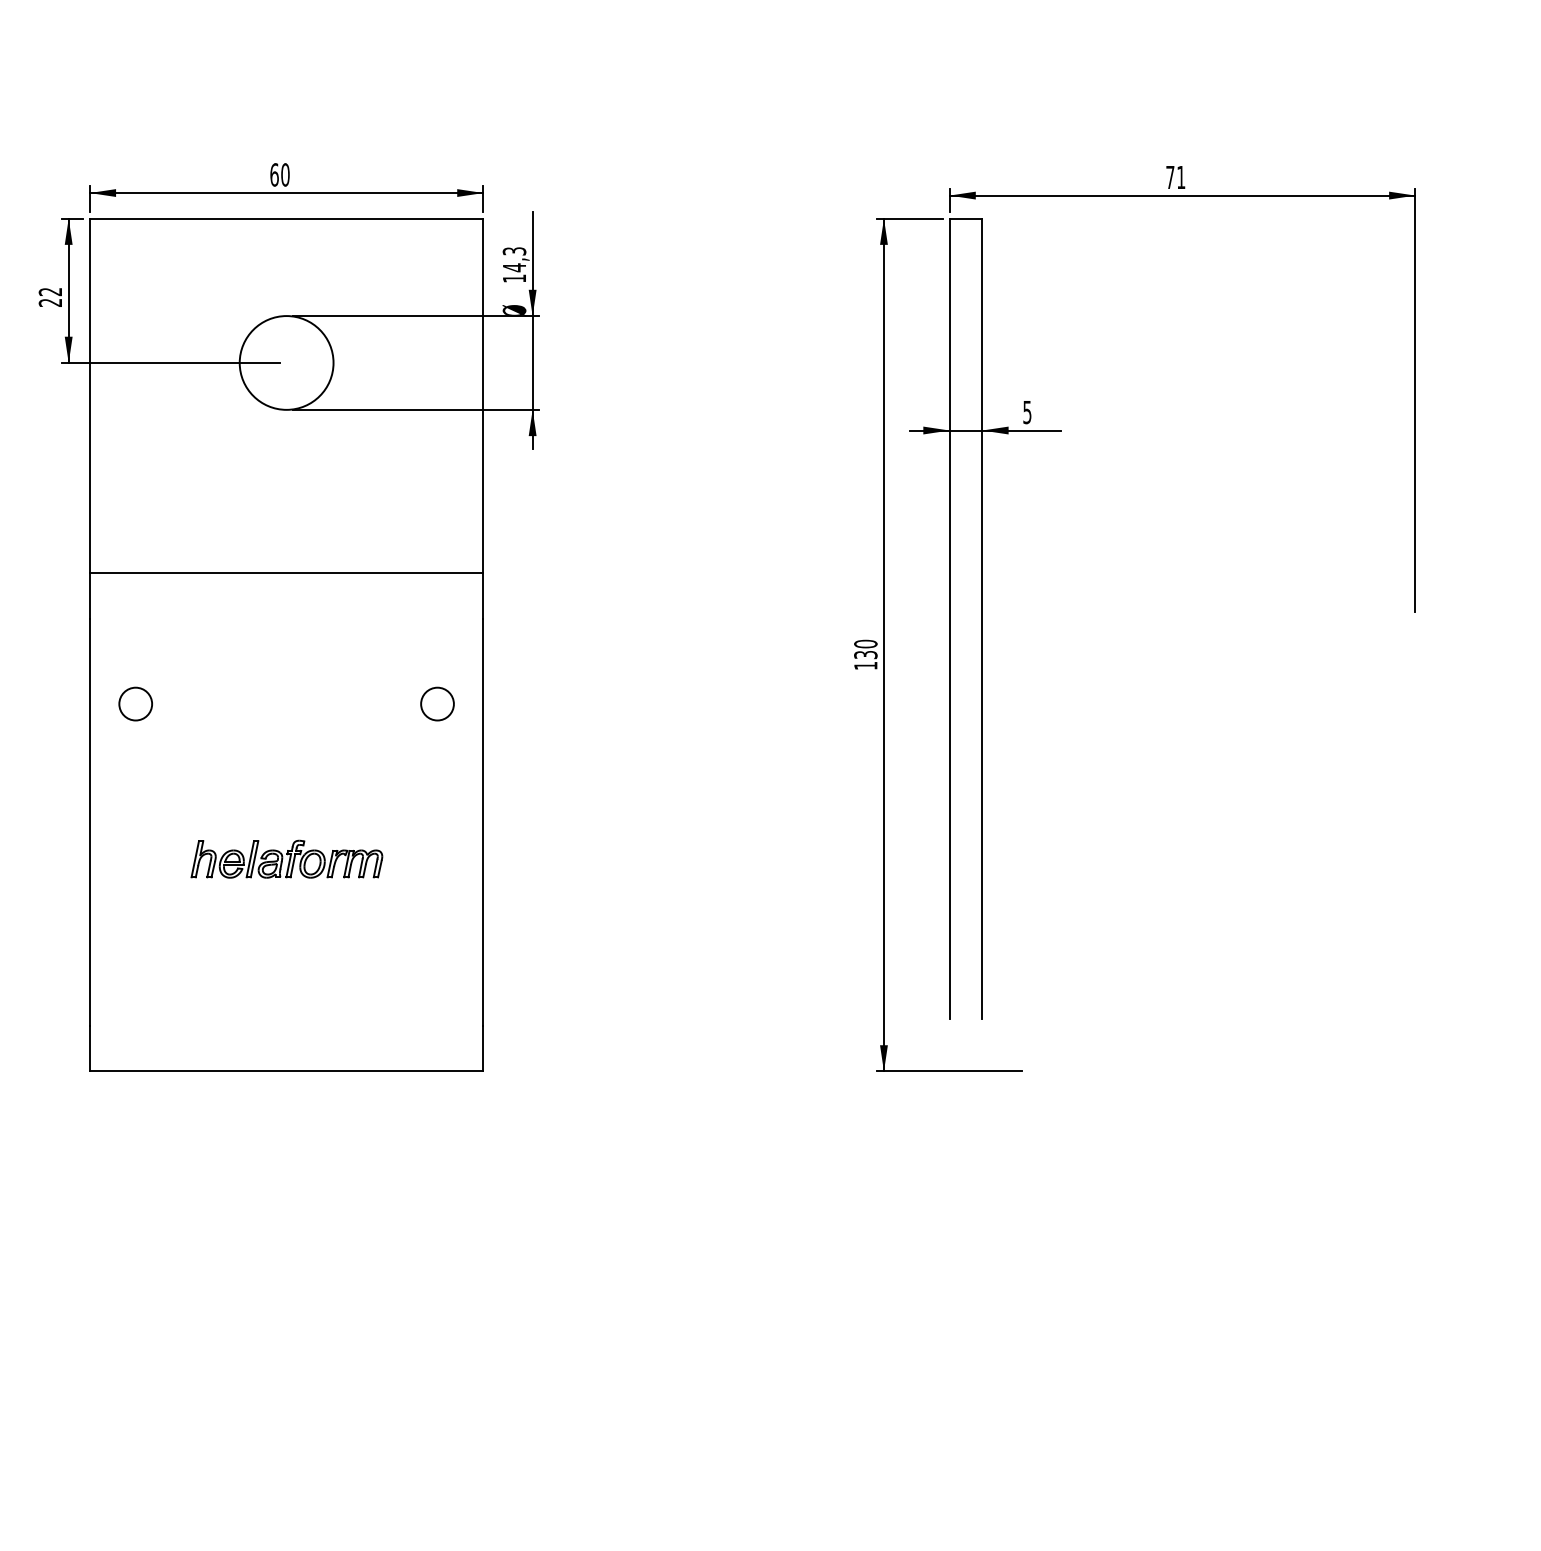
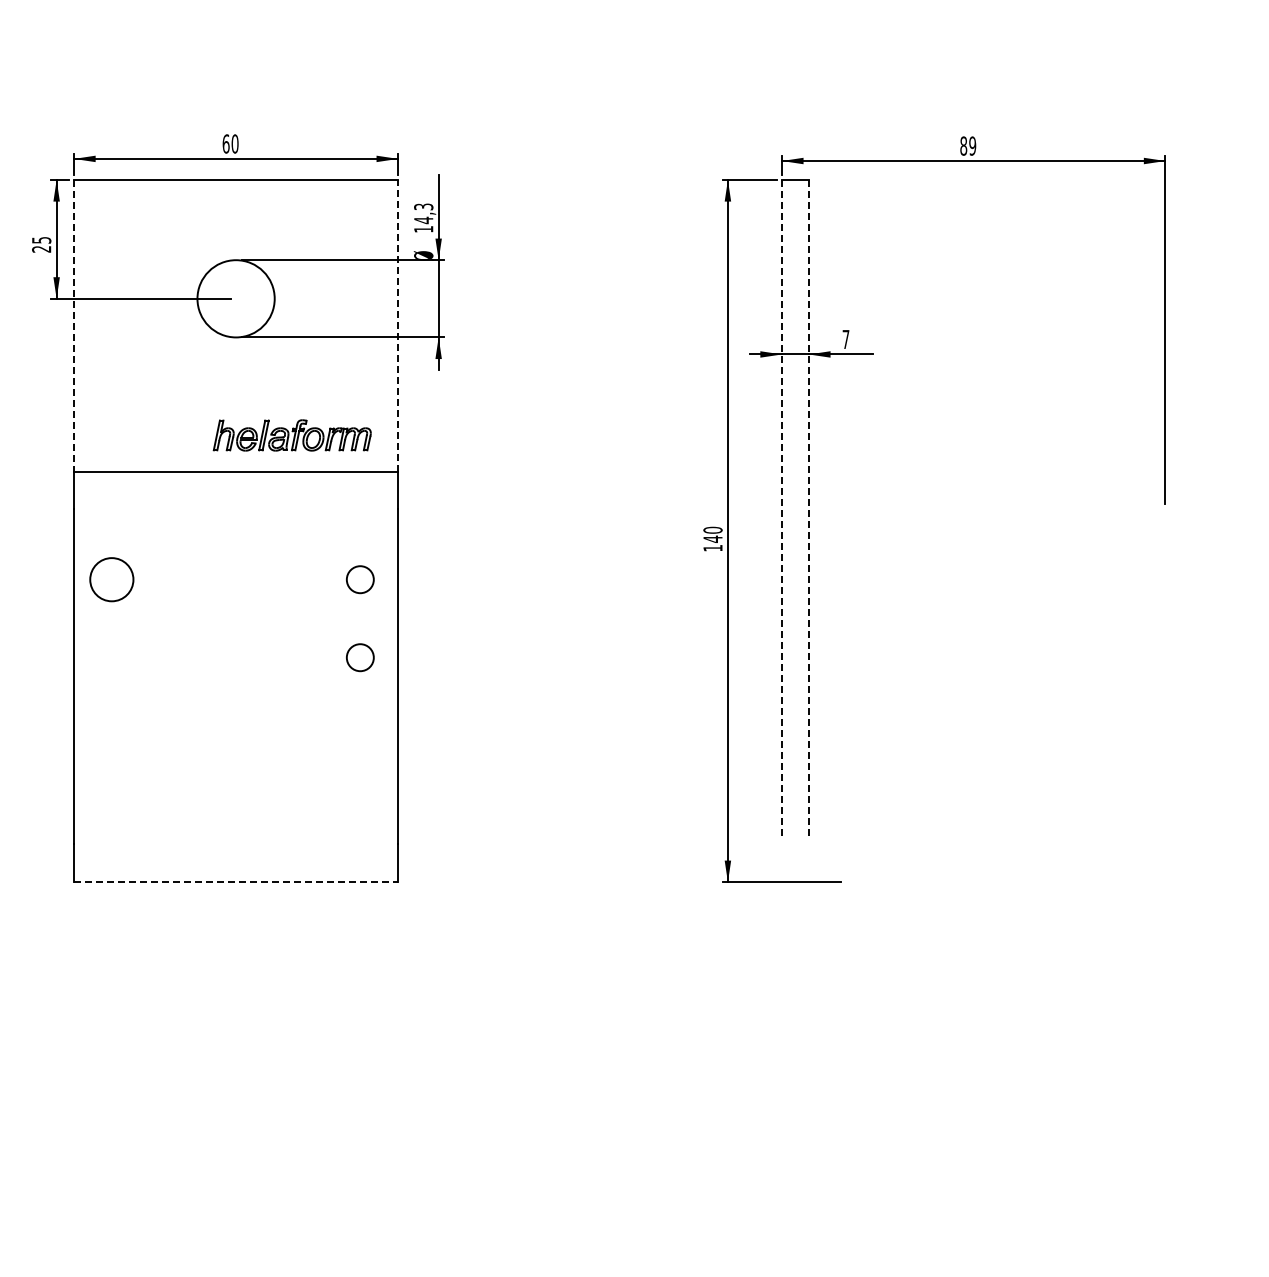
text: (1176, 176) -> (968, 145), 71 -> 89
text: (50, 292) -> (41, 240), 22 -> 25
line: (90, 395) -> (74, 325), solid -> dashed
line: (483, 395) -> (398, 325), solid -> dashed
text: (1026, 412) -> (845, 339), 5 -> 7
line: (949, 618) -> (781, 509), solid -> dashed
line: (981, 618) -> (808, 509), solid -> dashed
text: (865, 654) -> (712, 538), 130 -> 140
circle: (135, 703) -> (111, 579), size x1.6
circle: (437, 798) -> (360, 657), added
part: (285, 859) -> (291, 435), moved
line: (287, 1071) -> (236, 882), solid -> dashed

